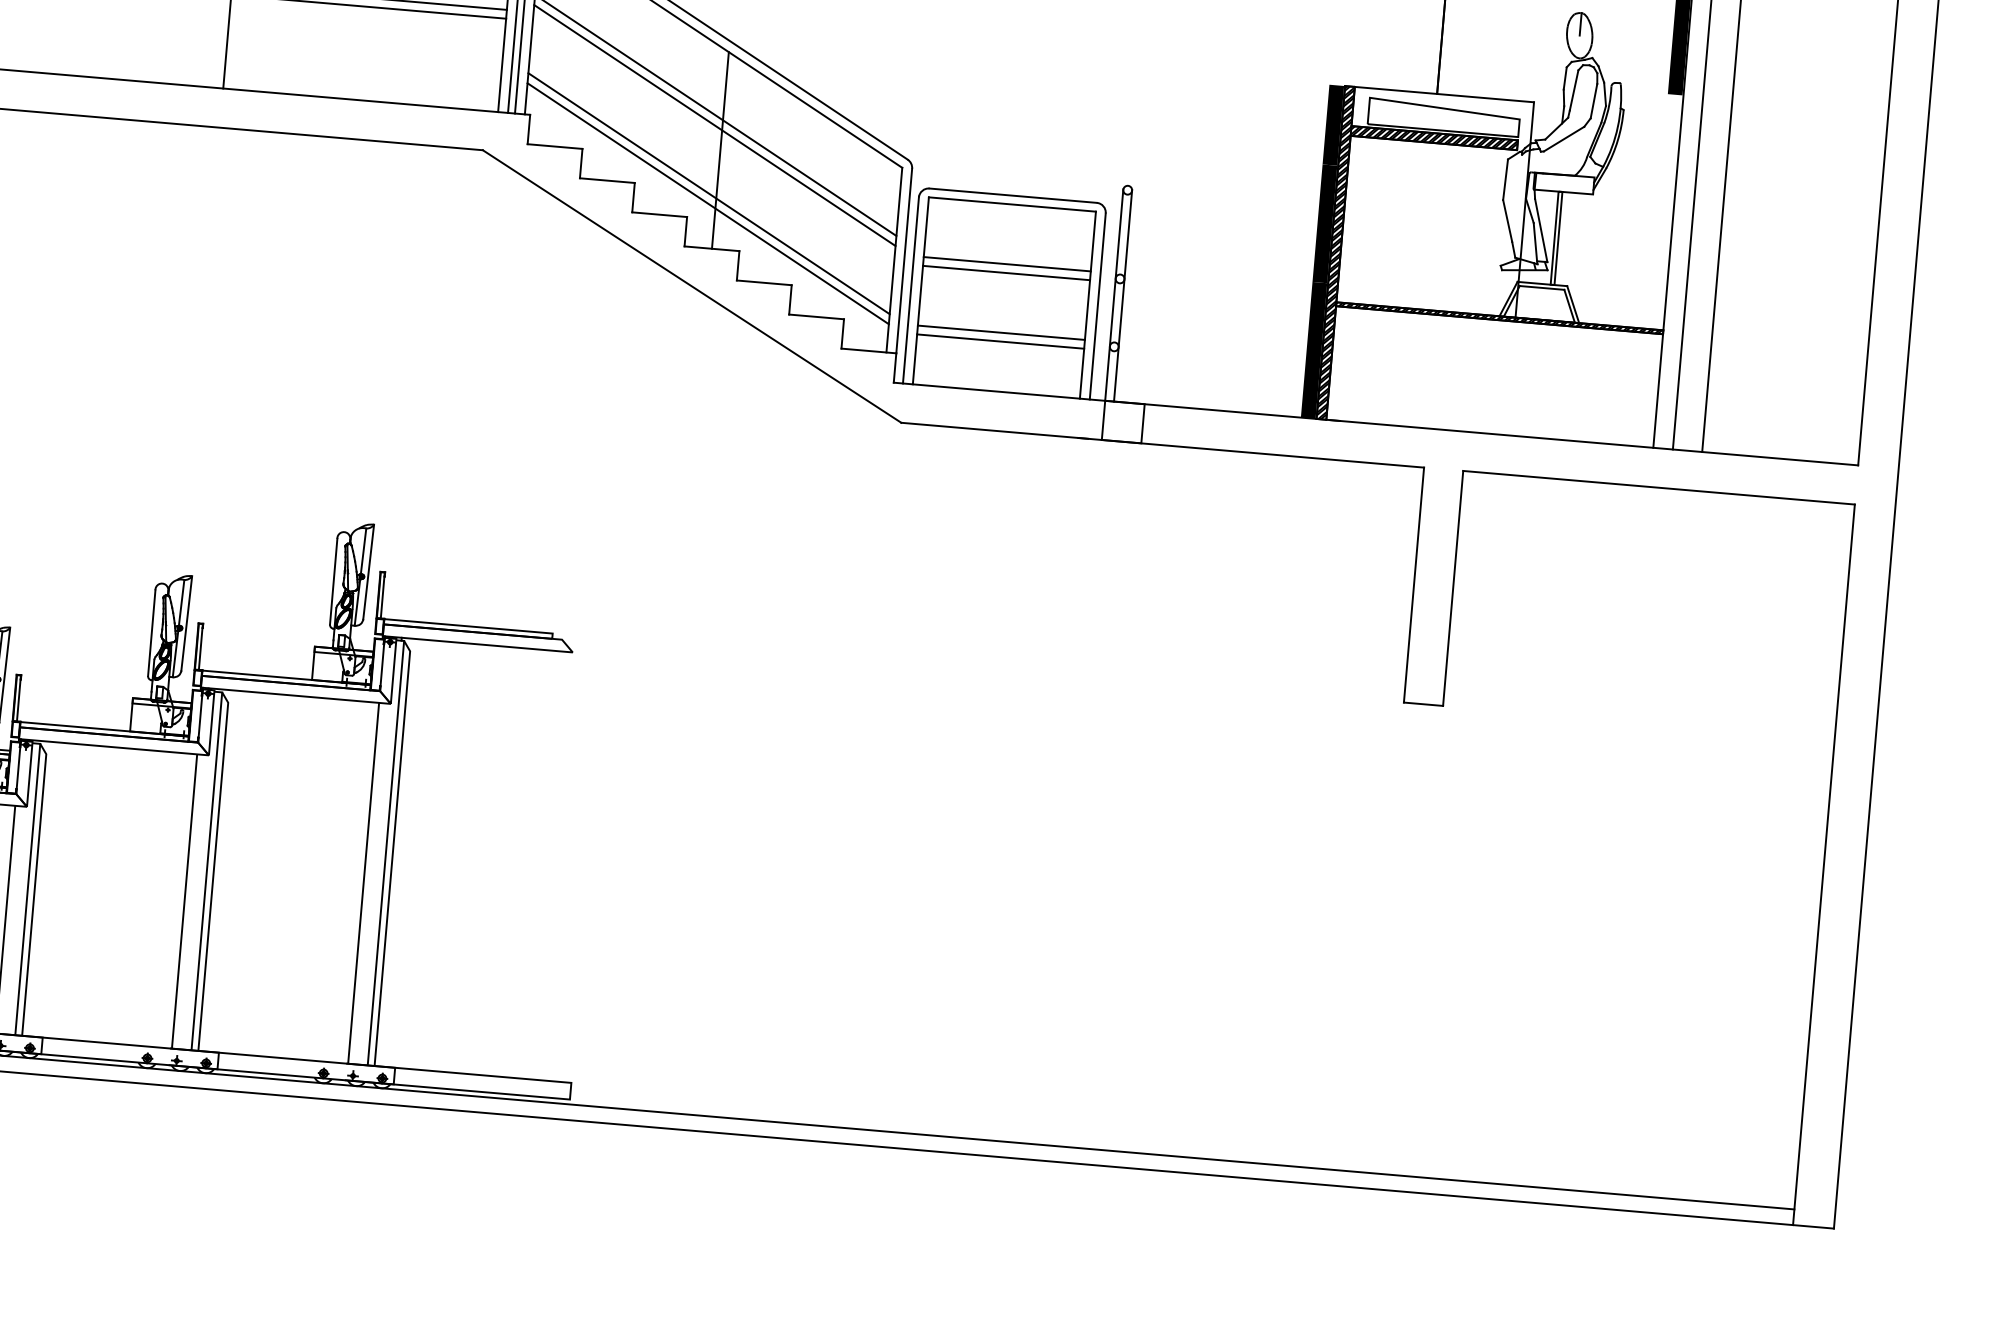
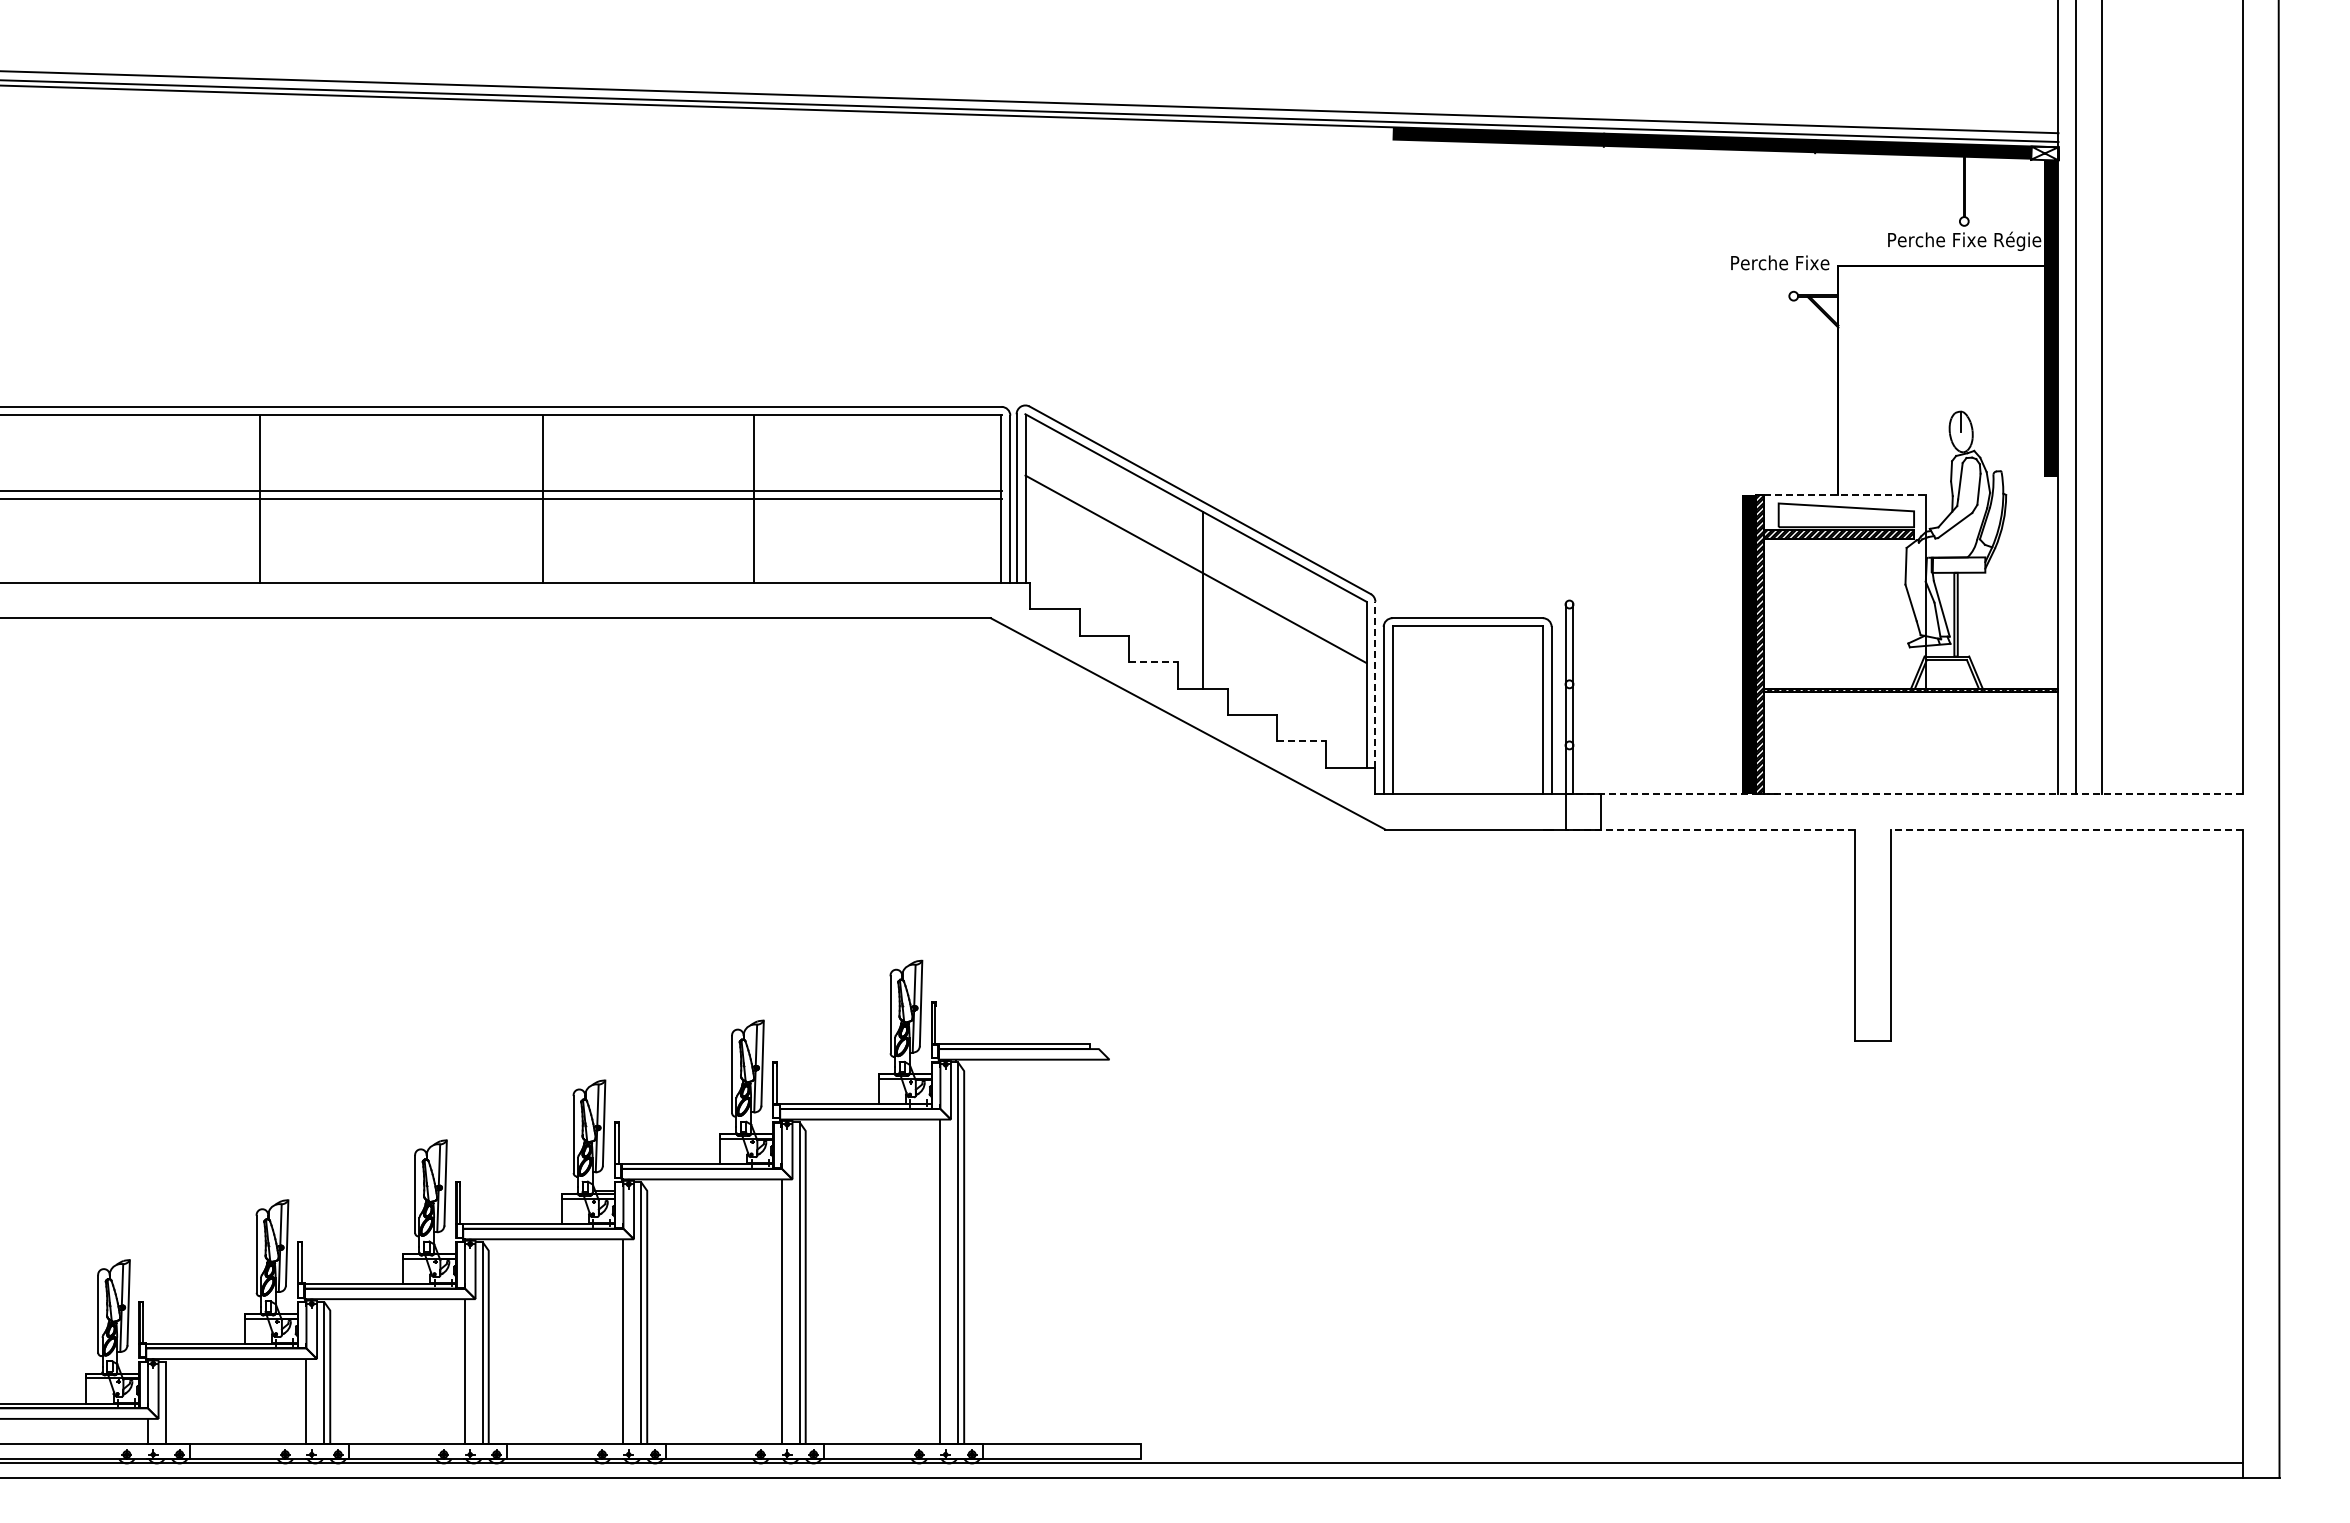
line: (1443, 94) -> (1844, 494), solid -> dashed
line: (714, 125) -> (1195, 578), removed
line: (708, 193) -> (1195, 639), removed
line: (707, 203) -> (1195, 648), removed
line: (659, 215) -> (1153, 662), solid -> dashed
line: (904, 260) -> (1375, 684), solid -> dashed
line: (1007, 263) -> (1467, 679), removed
line: (1006, 272) -> (1467, 687), removed
line: (816, 316) -> (1301, 741), solid -> dashed
line: (1001, 332) -> (1467, 741), removed
line: (1000, 341) -> (1467, 749), removed
line: (1482, 433) -> (1904, 794), solid -> dashed
line: (1263, 453) -> (1710, 829), solid -> dashed
line: (1658, 487) -> (2066, 829), solid -> dashed

